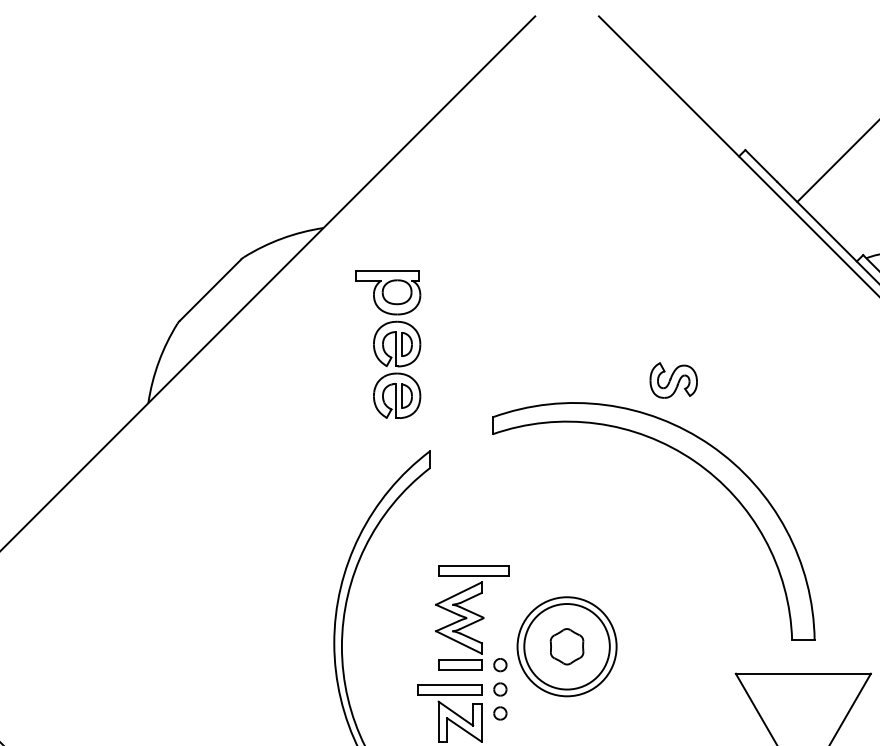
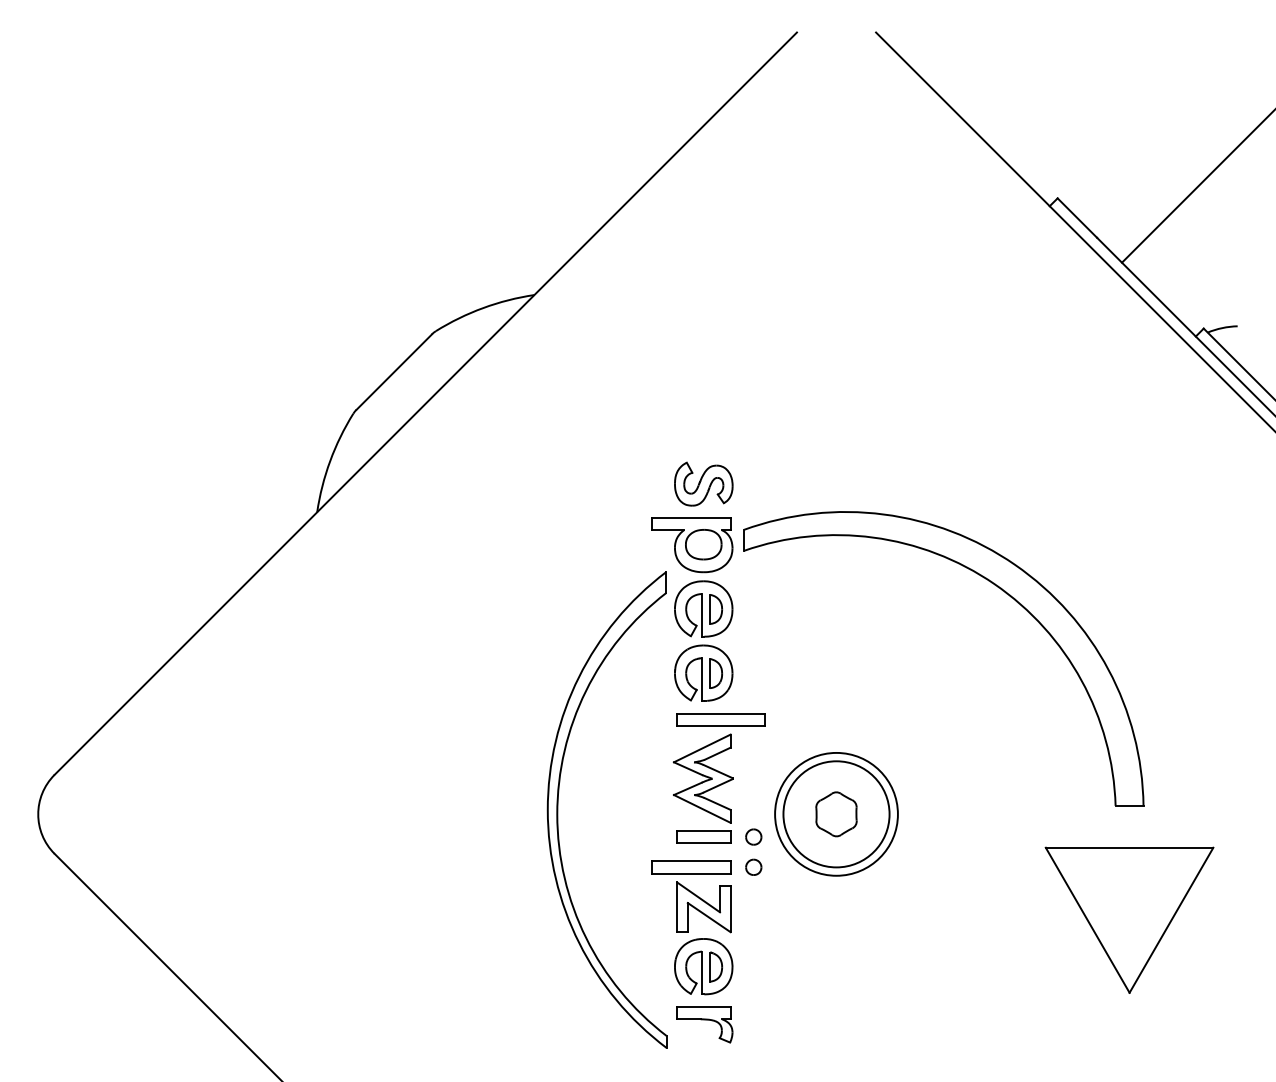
part: (388, 344) -> (692, 609), moved
part: (673, 380) -> (703, 483), moved
part: (500, 713) -> (753, 896), removed

